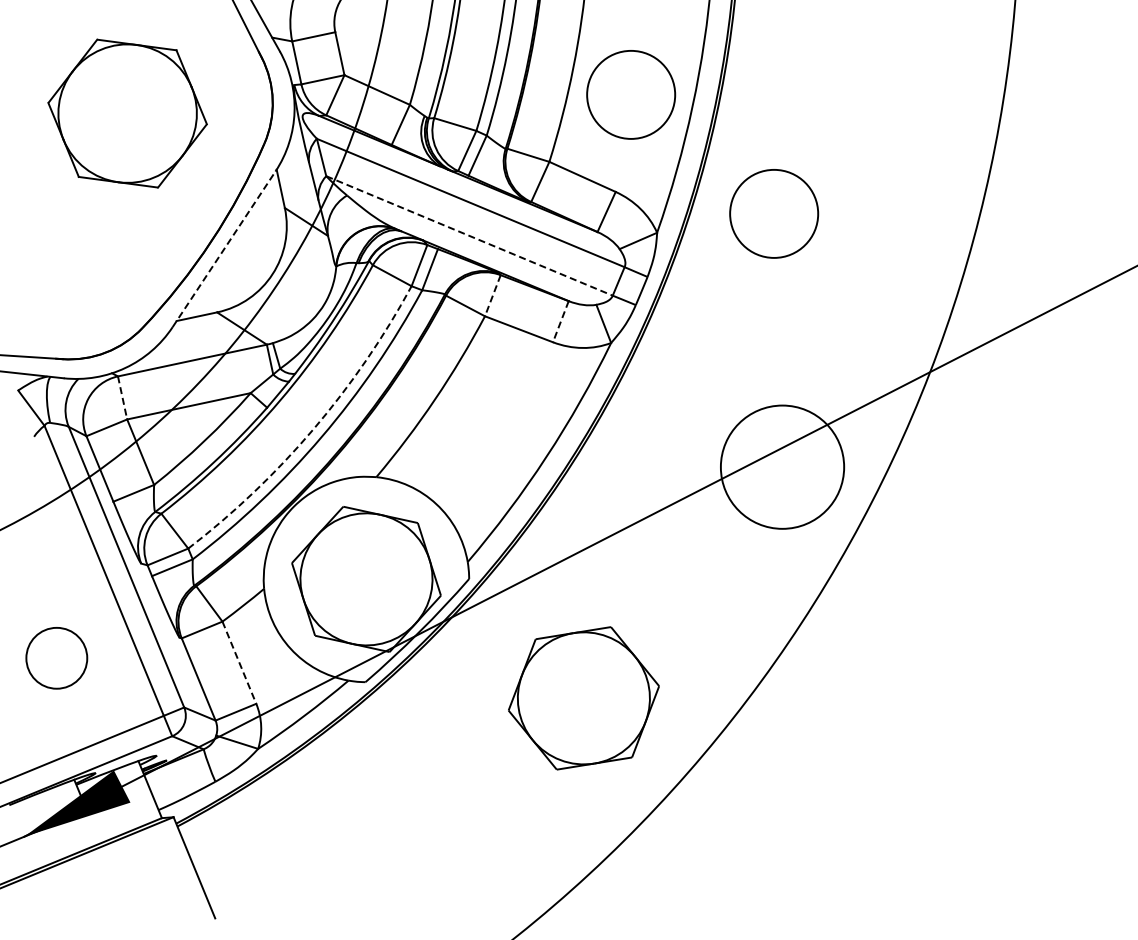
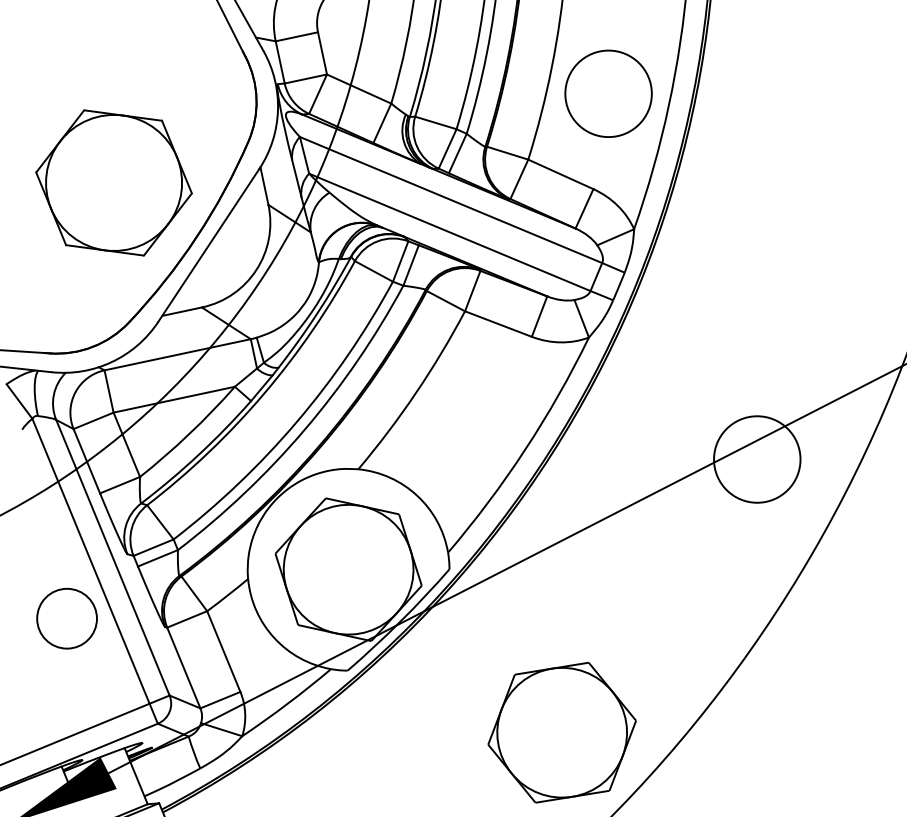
part: (127, 113) -> (113, 182), moved
circle: (774, 213) -> (749, 210), removed
line: (470, 236) -> (450, 232), dashed -> solid
line: (224, 248) -> (209, 244), dashed -> solid
line: (492, 296) -> (472, 291), dashed -> solid
line: (560, 322) -> (539, 317), dashed -> solid
line: (122, 398) -> (108, 392), dashed -> solid
arc: (313, 429) -> (296, 422), dashed -> solid
circle: (782, 467) -> (757, 459), size x0.71
circle: (56, 658) -> (66, 618), moved
line: (239, 663) -> (223, 652), dashed -> solid
part: (583, 698) -> (561, 732), moved

